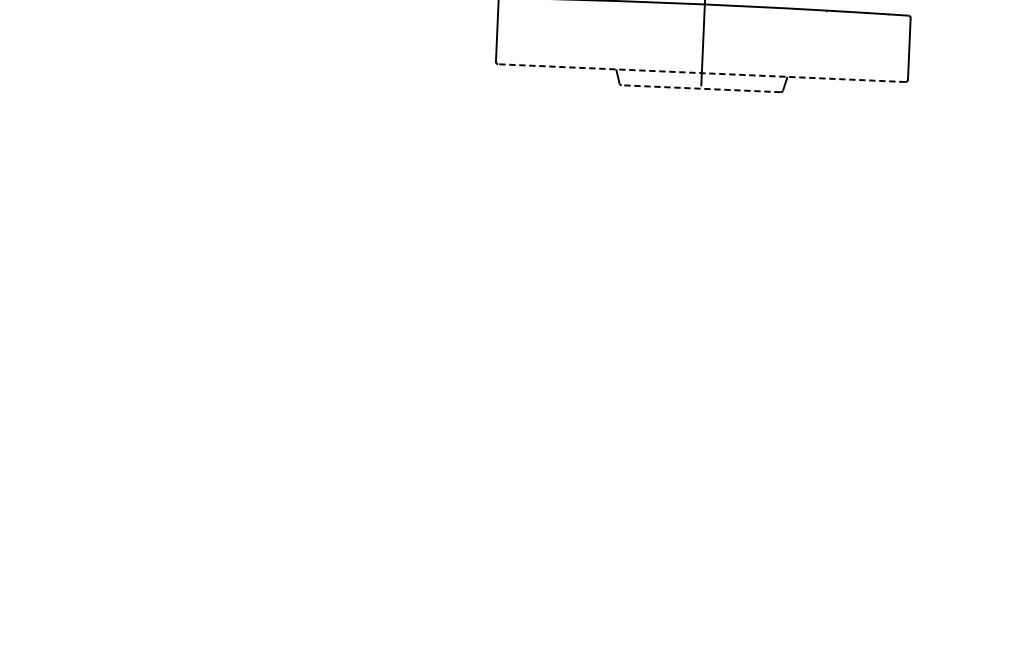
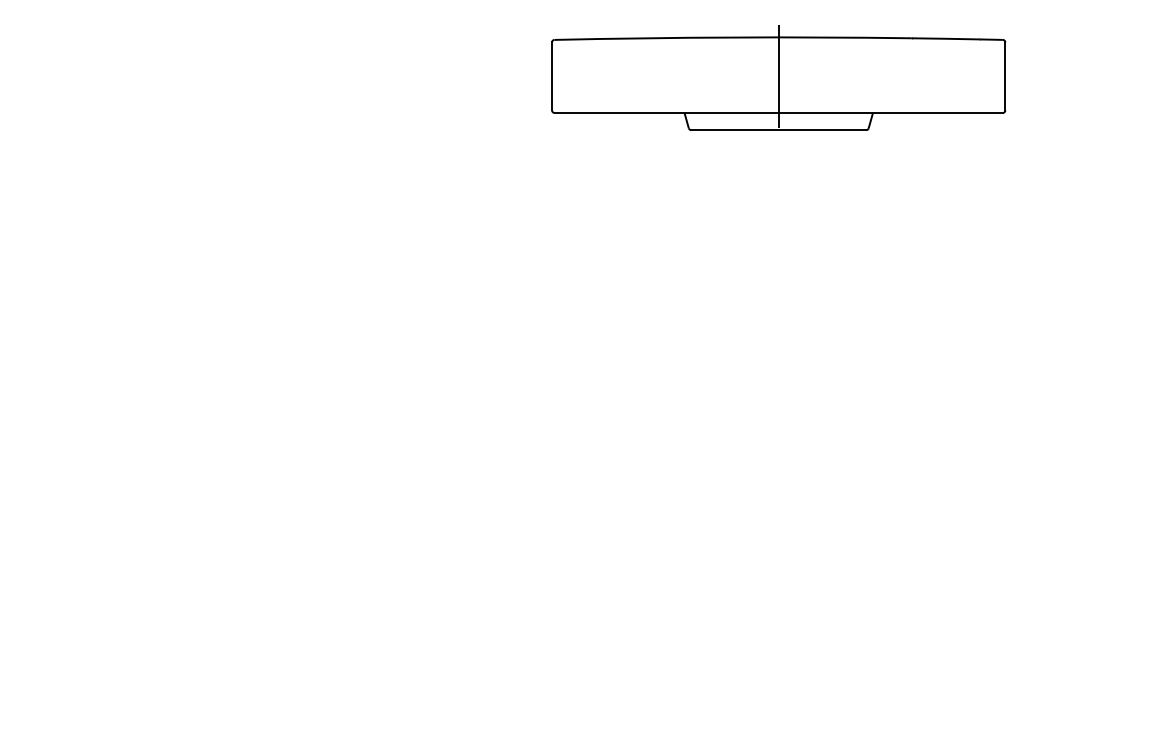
line: (701, 72) -> (778, 112), dashed -> solid
line: (700, 89) -> (778, 130), dashed -> solid

